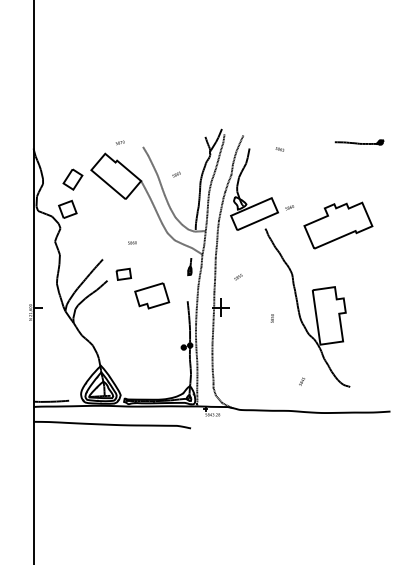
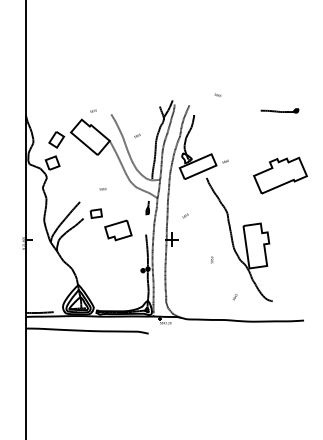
text: (279, 149) -> (217, 95), moved
part: (338, 225) -> (280, 175), moved
text: (272, 317) -> (212, 259), moved

